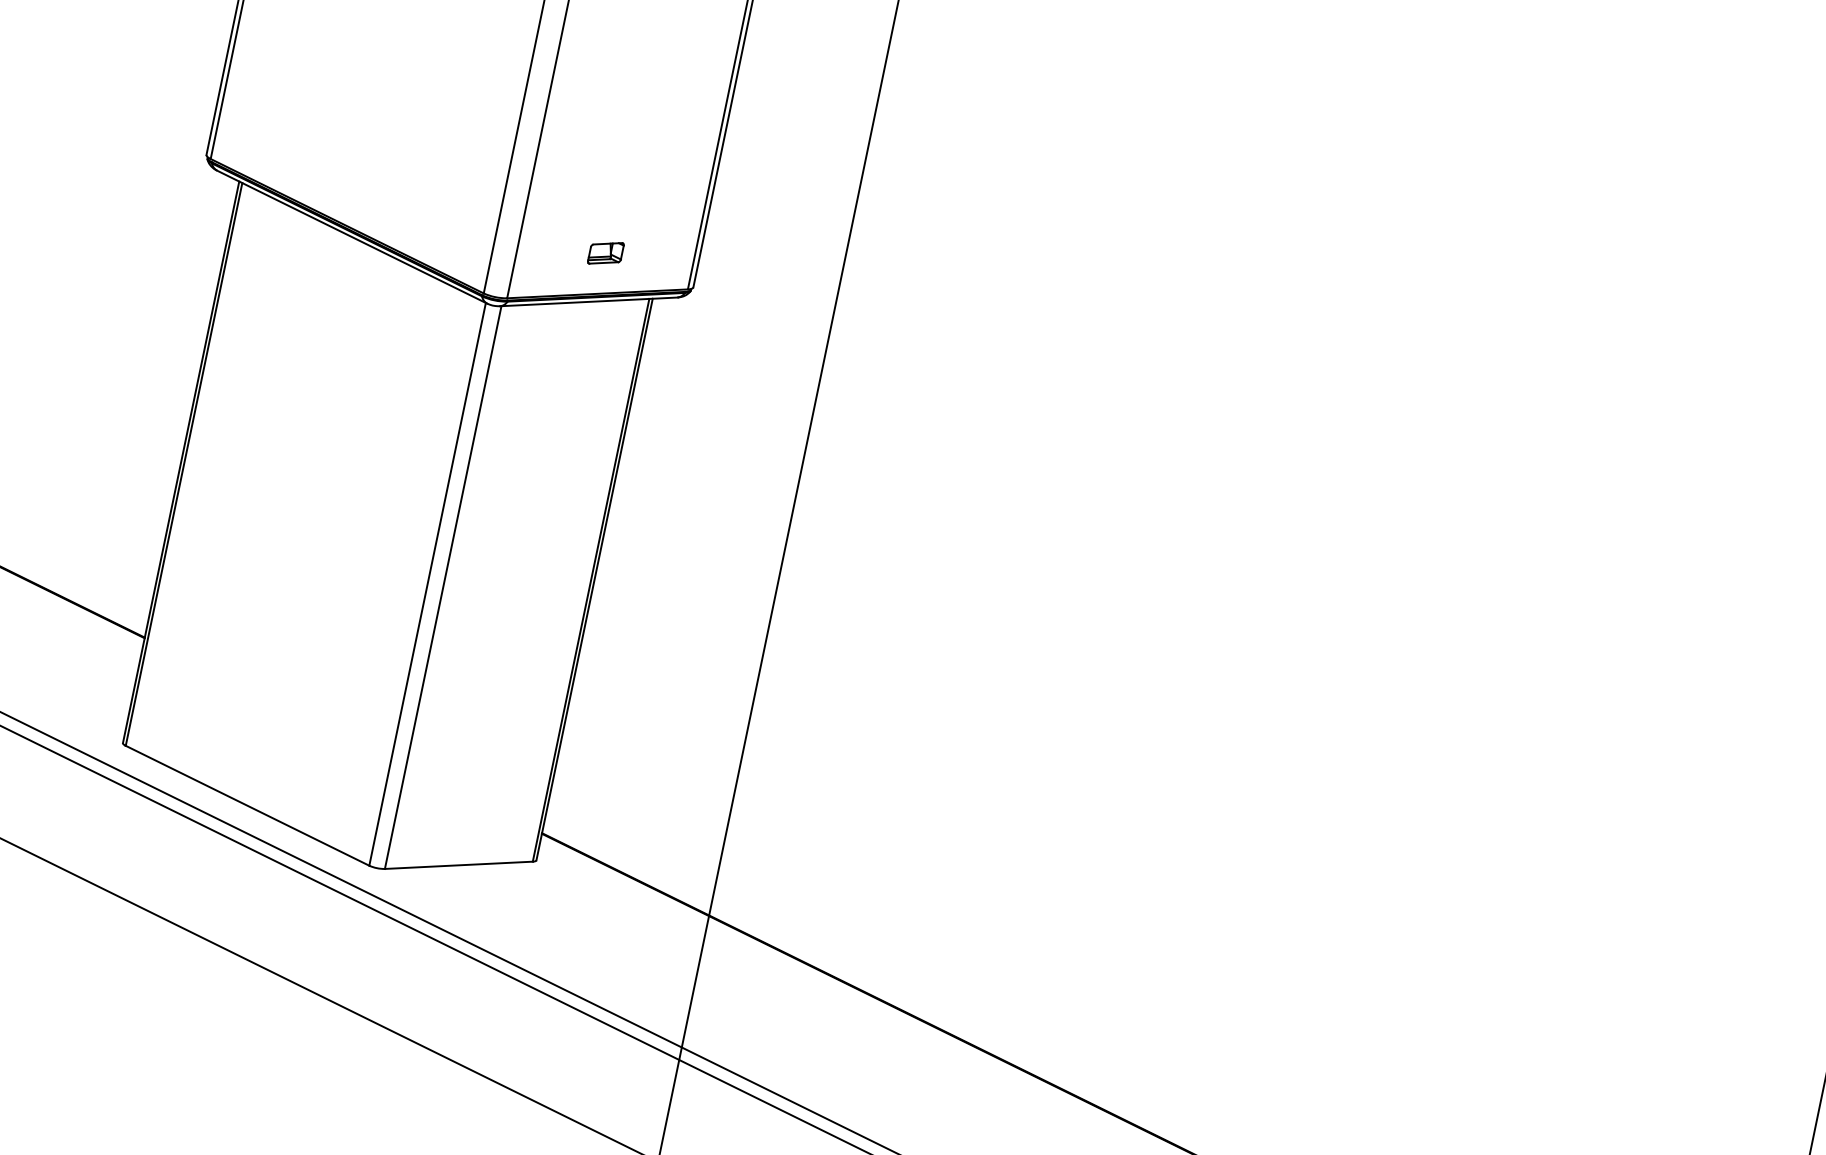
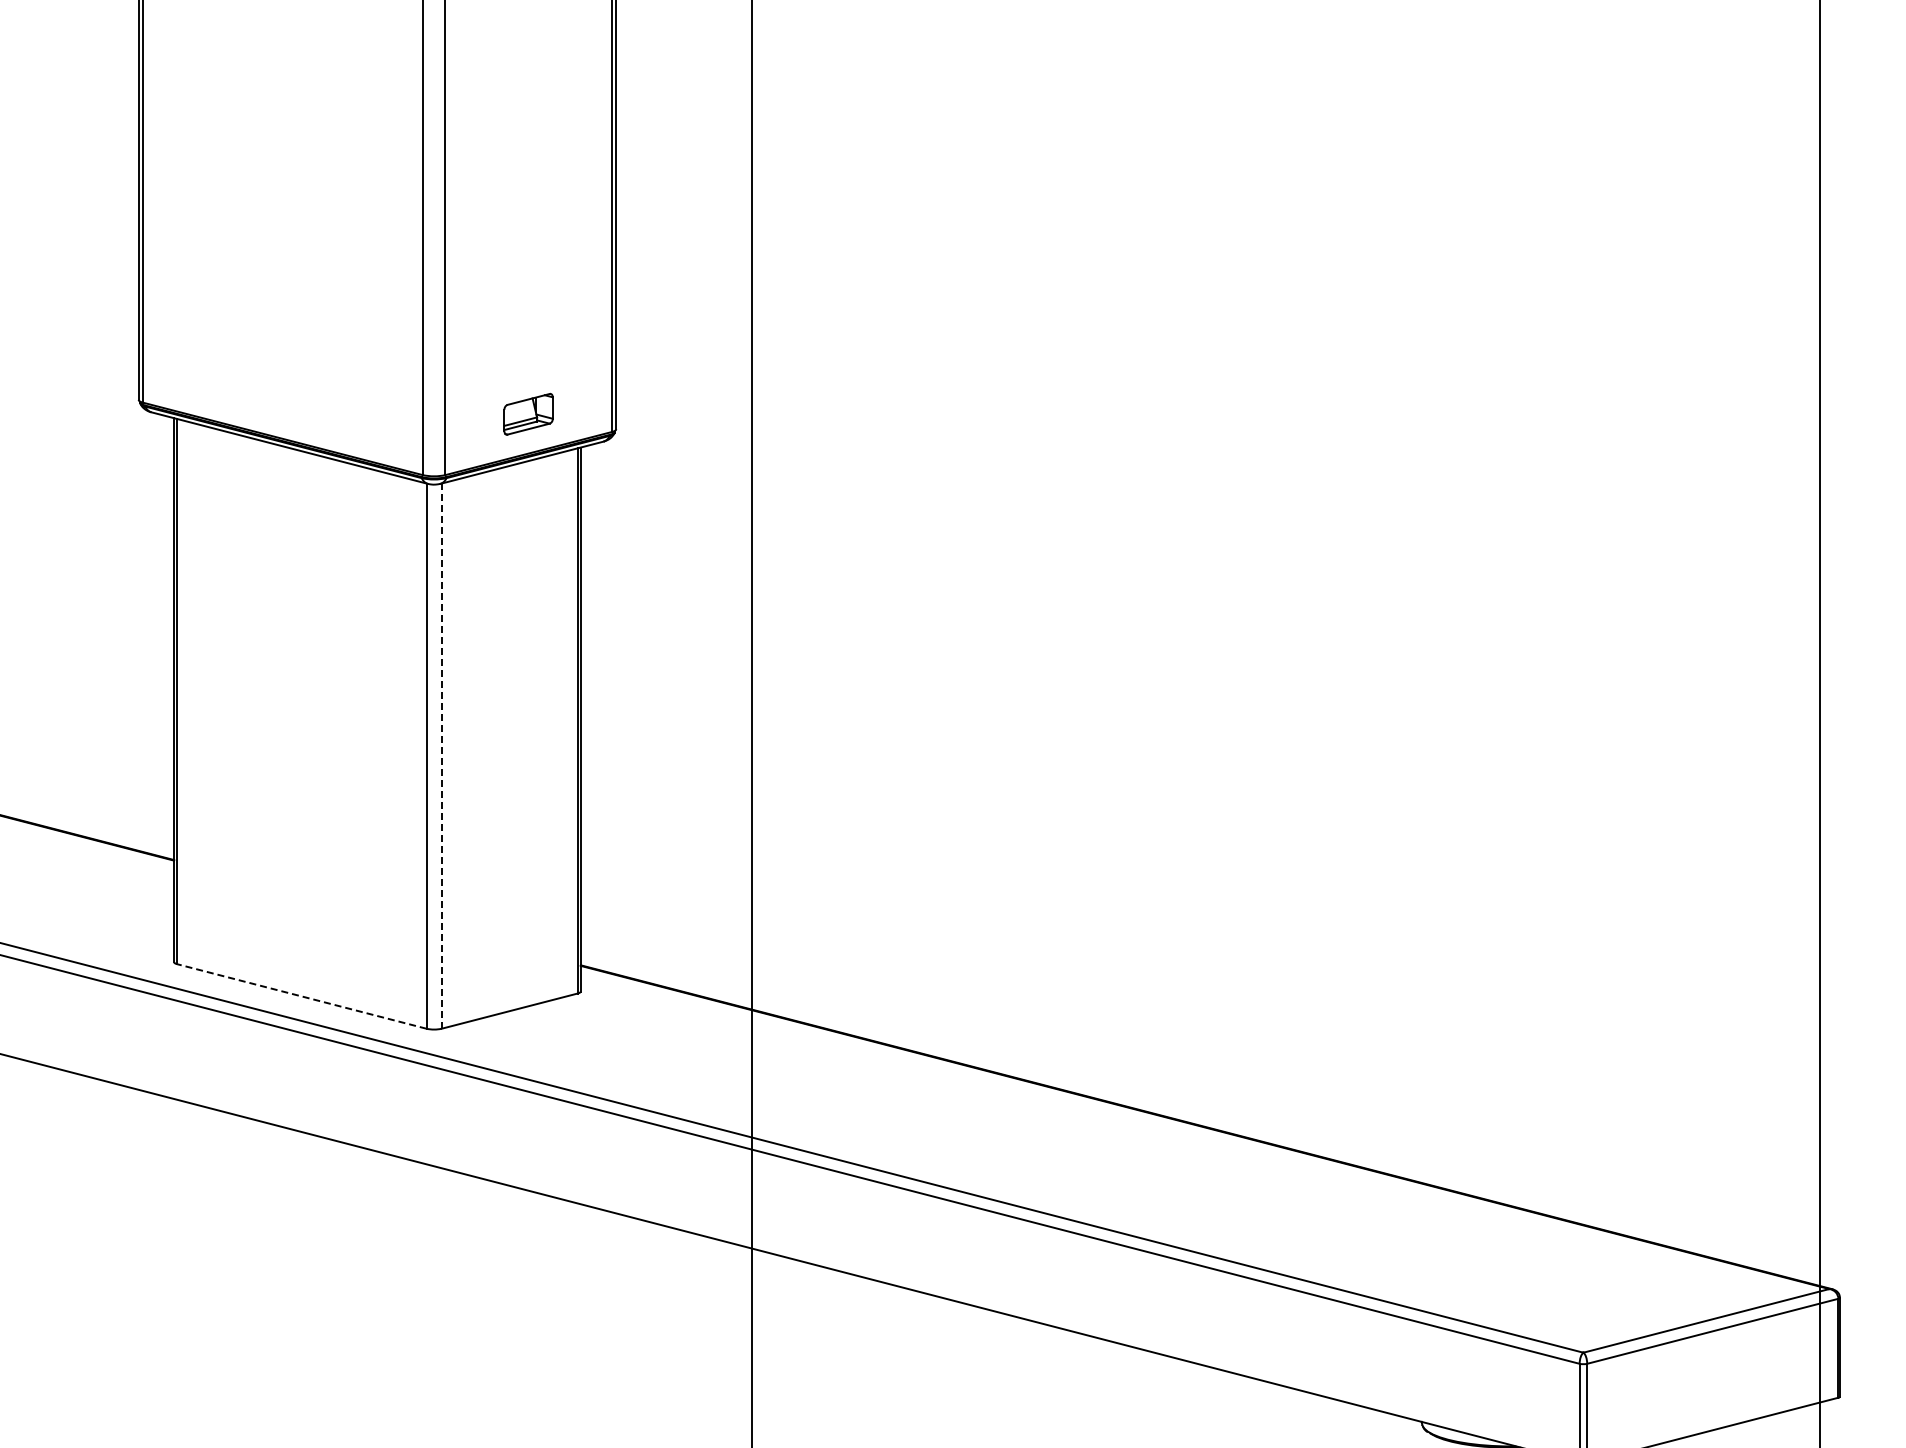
part: (605, 253) -> (528, 414), size x1.6
line: (442, 587) -> (441, 756), solid -> dashed
line: (247, 805) -> (301, 996), solid -> dashed

